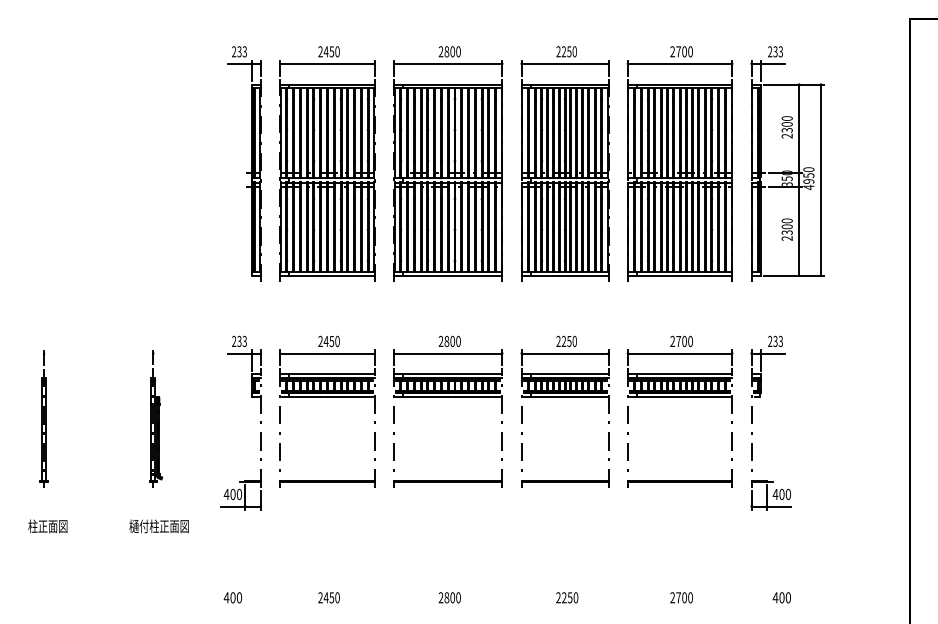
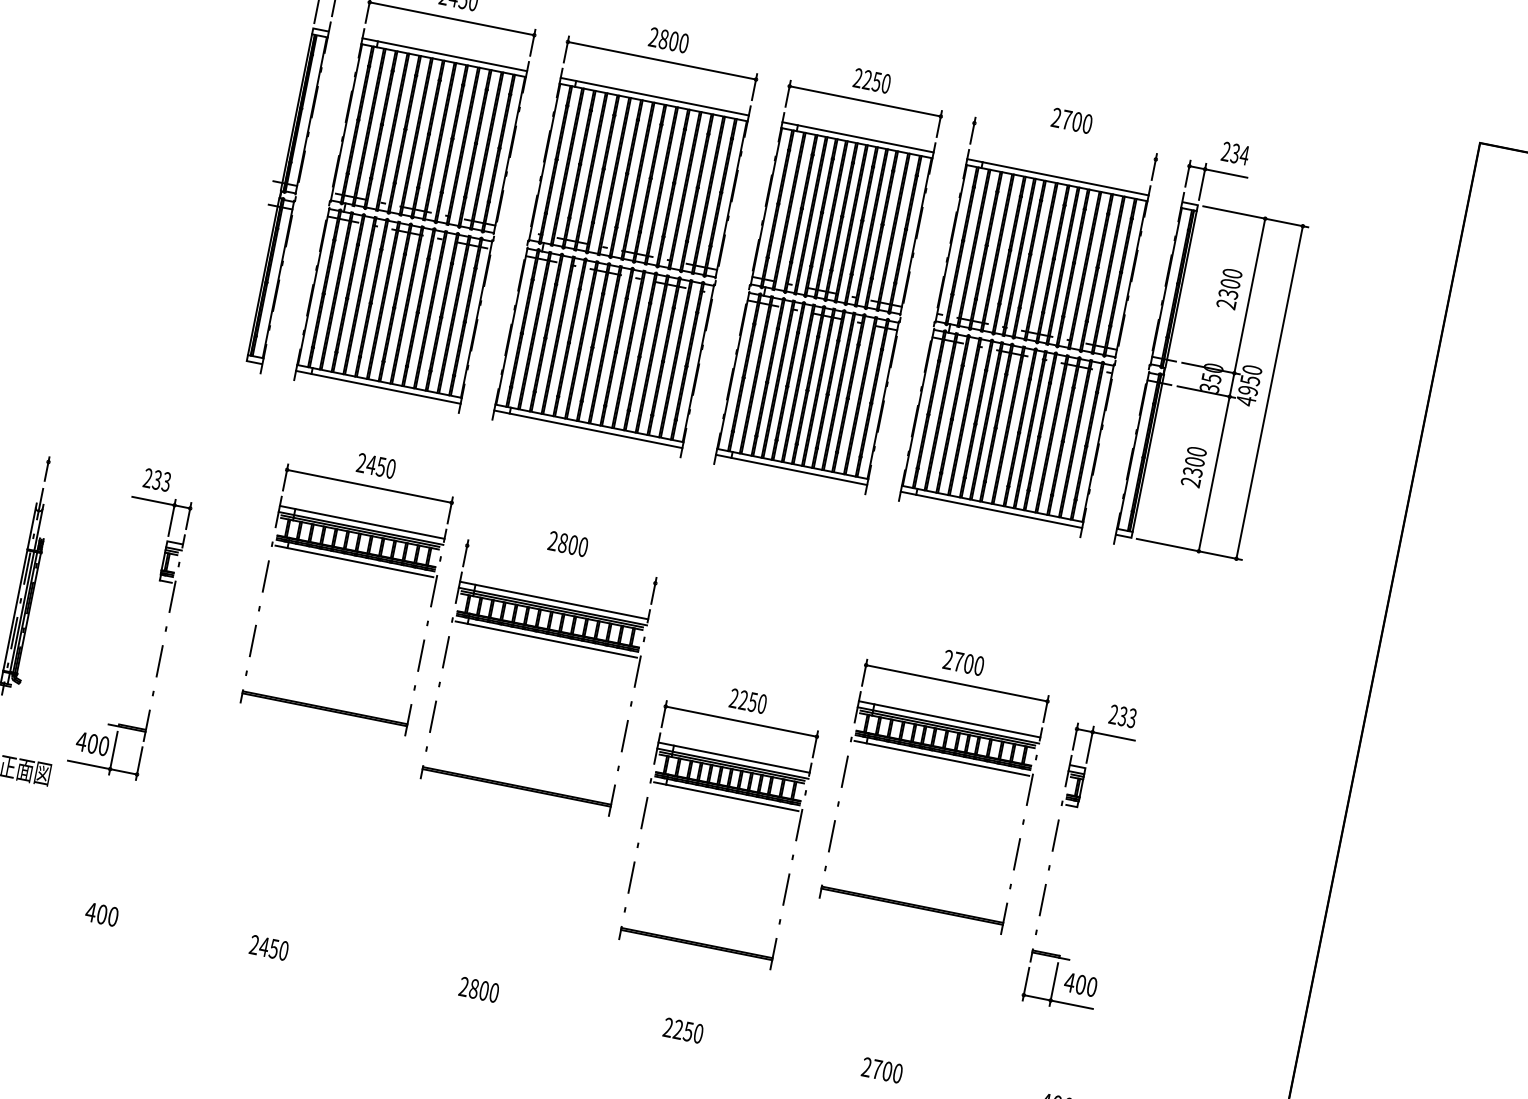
text: (780, 51) -> (1244, 154), 233 -> 234
line: (679, 63) -> (1064, 140), removed
line: (448, 353) -> (561, 564), removed
part: (327, 397) -> (354, 562), moved
part: (564, 397) -> (724, 797), moved
part: (679, 397) -> (940, 759), moved
part: (260, 422) -> (165, 628), moved
part: (752, 422) -> (1054, 849), moved

